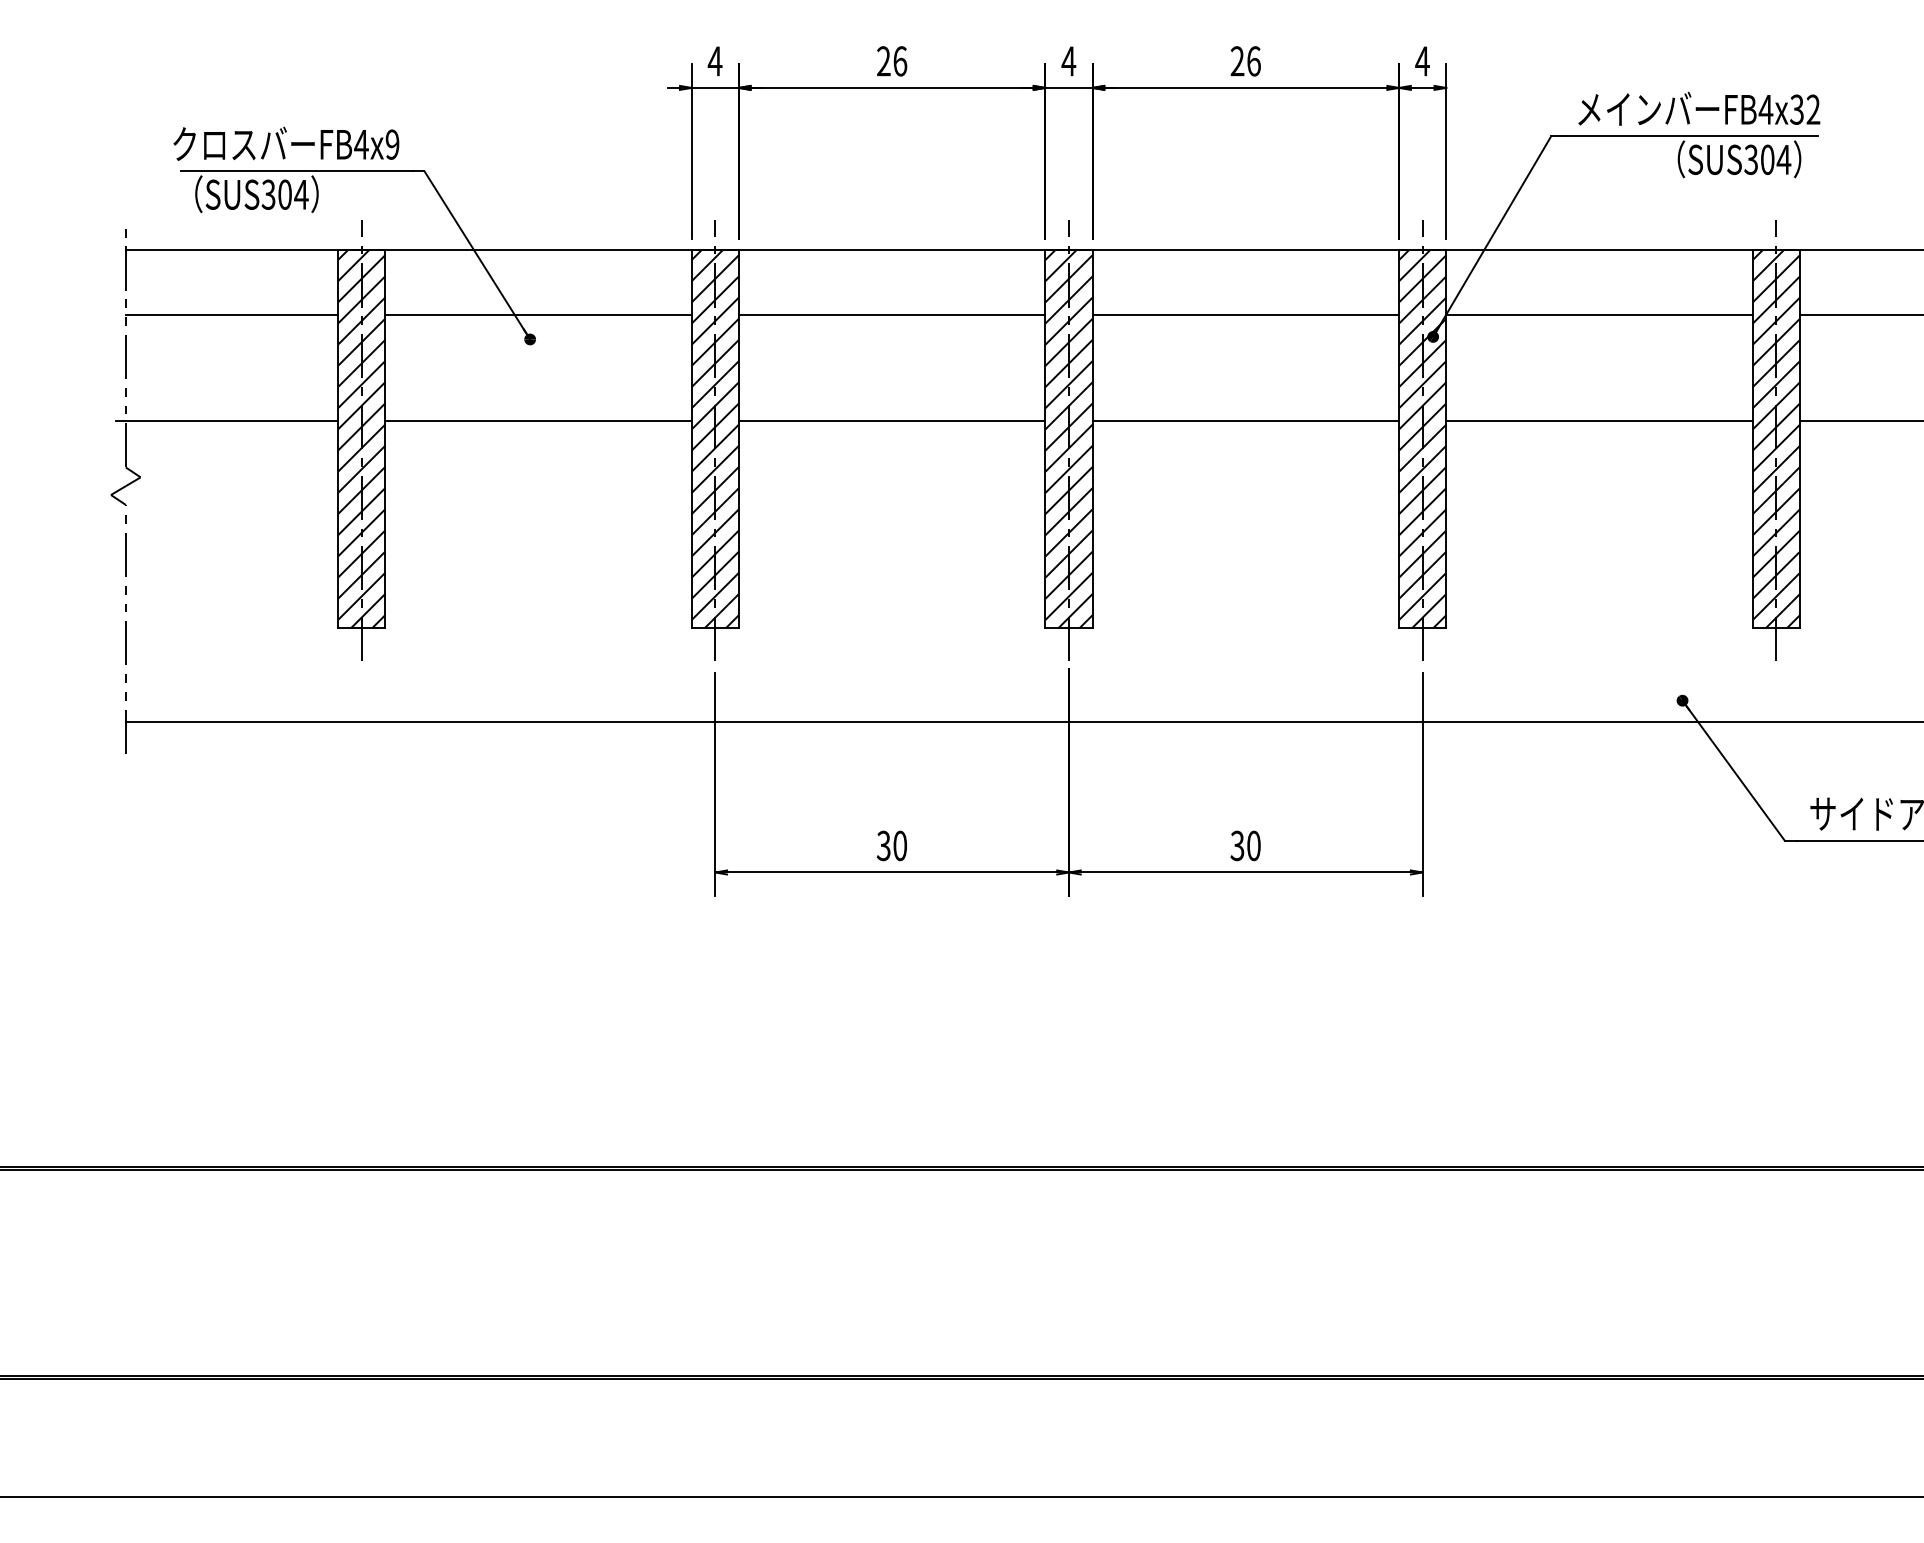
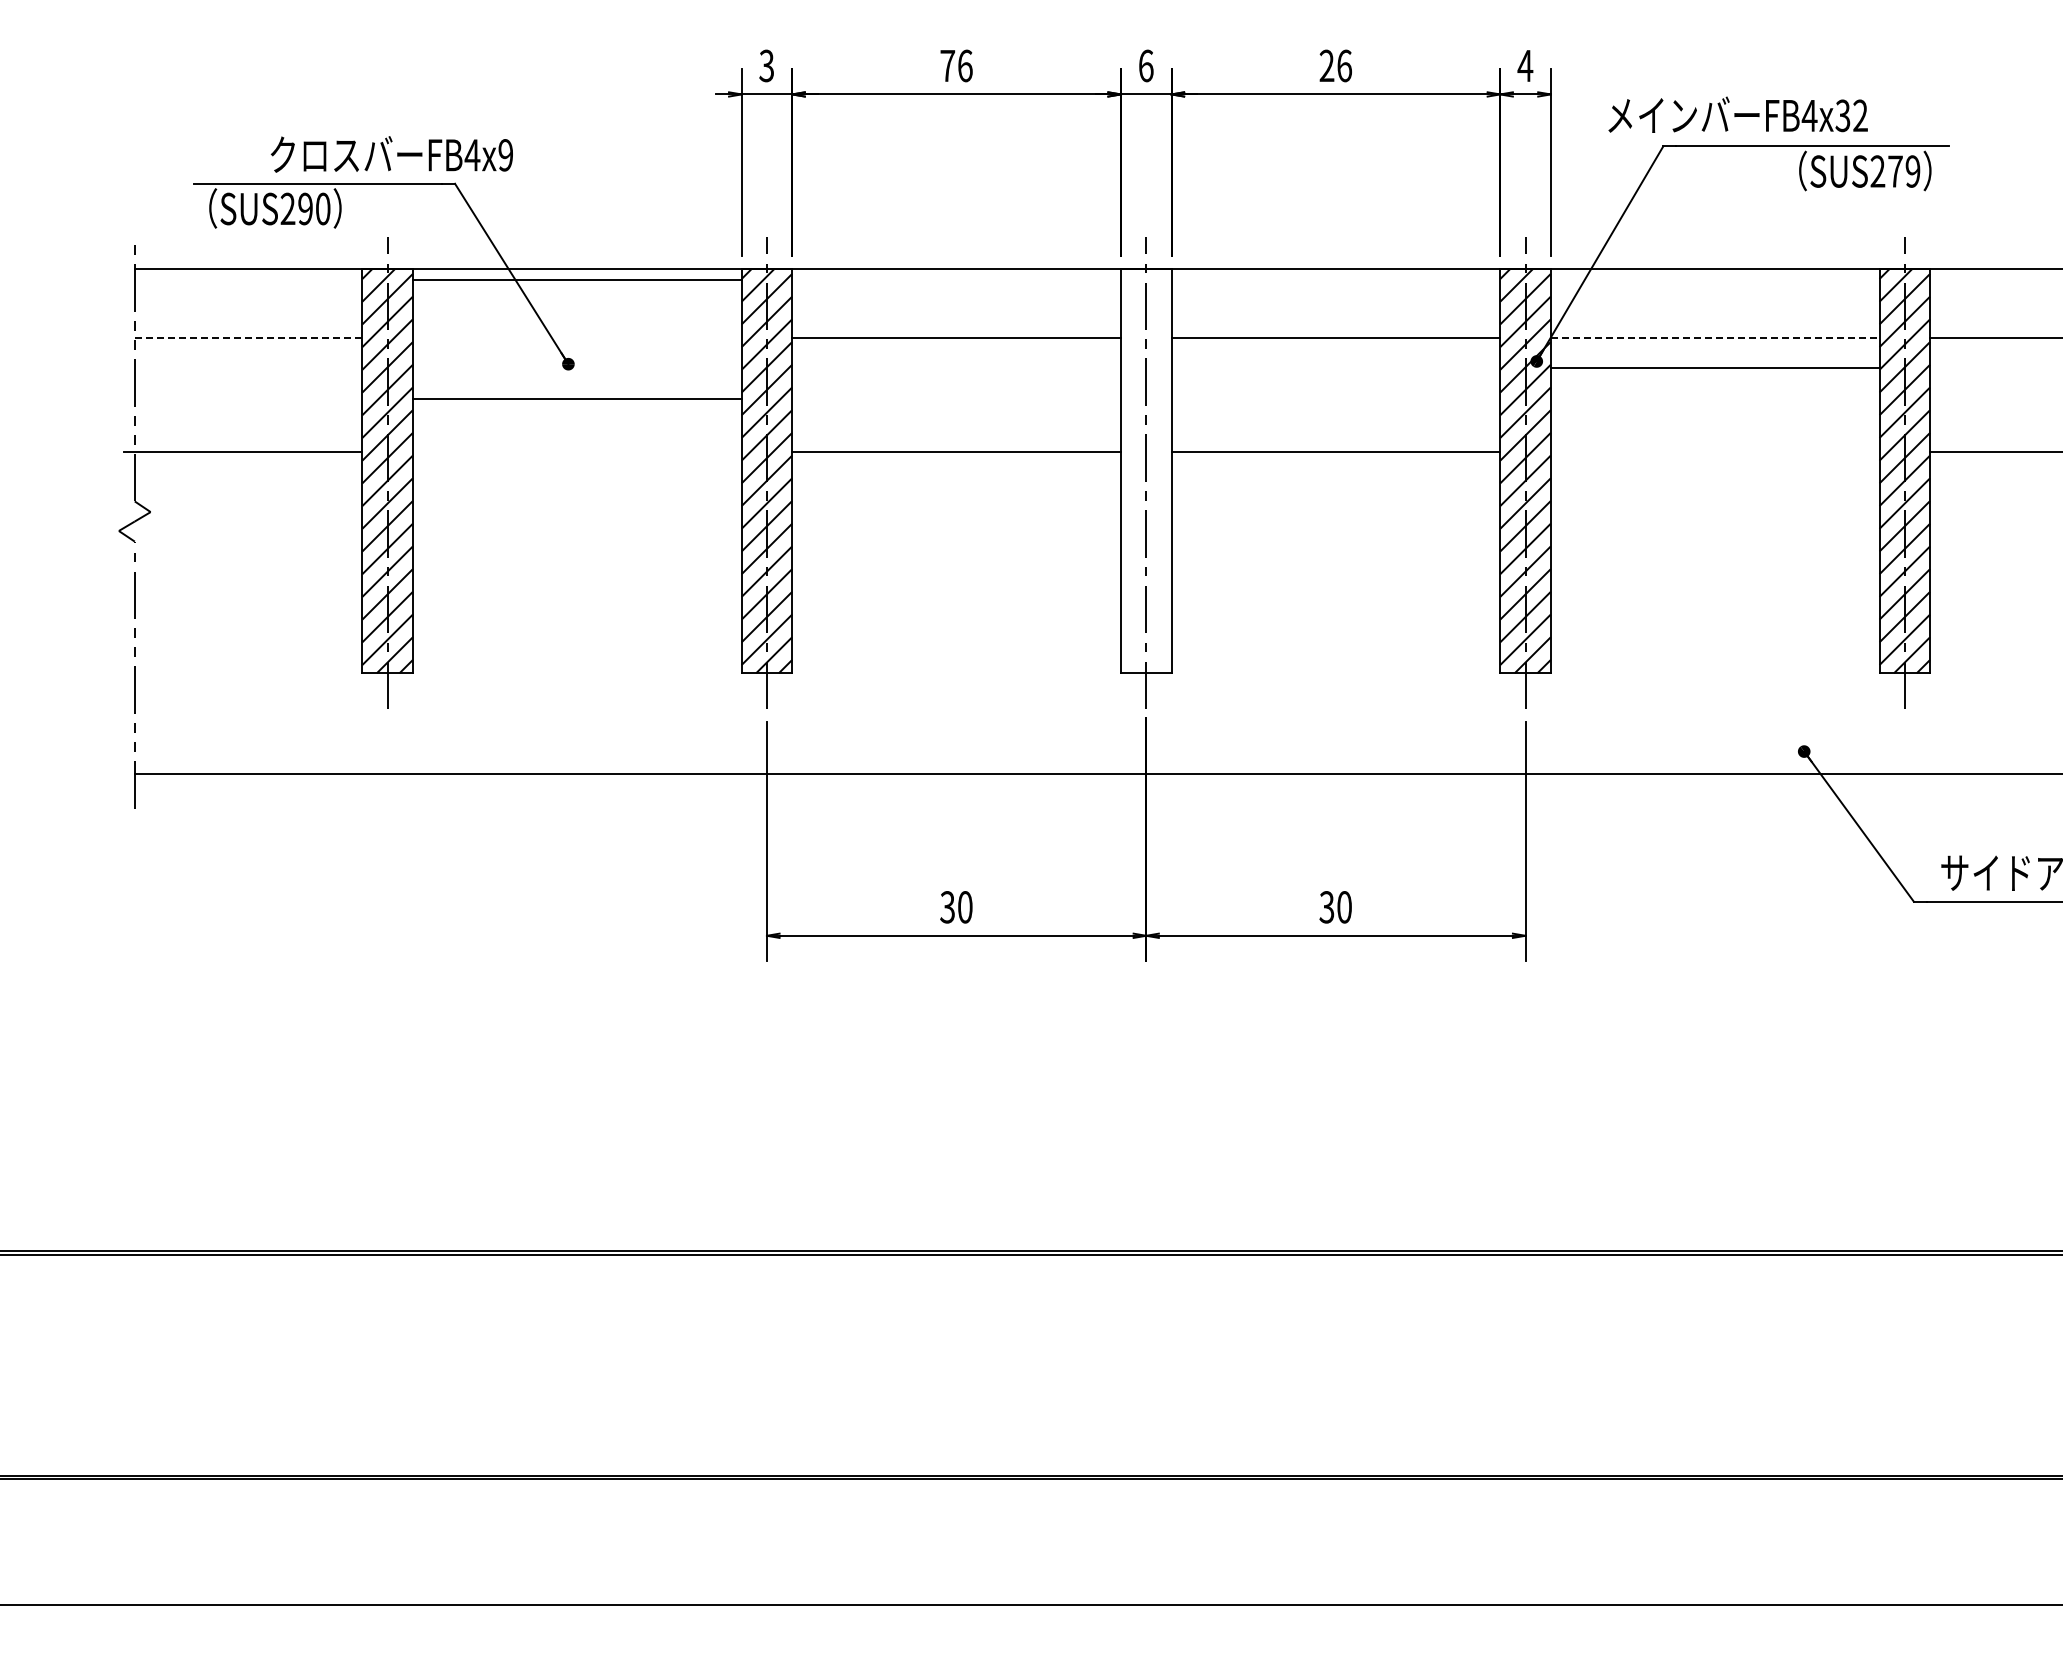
text: (714, 60) -> (766, 65), 4 -> 3
text: (883, 60) -> (947, 65), 26 -> 76
text: (1068, 60) -> (1145, 65), 4 -> 6
text: (1698, 108) -> (1737, 114), moved
text: (285, 143) -> (391, 154), moved
text: (1767, 159) -> (1895, 171), SUS304 -> SUS279
text: (285, 194) -> (305, 208), SUS304 -> SUS290
line: (231, 315) -> (248, 338), solid -> dashed
line: (537, 315) -> (576, 280), moved
line: (1599, 315) -> (1715, 338), solid -> dashed
line: (537, 420) -> (576, 398), moved
line: (1598, 420) -> (1714, 367), moved
hatch: (1068, 438) -> (1145, 470), removed

